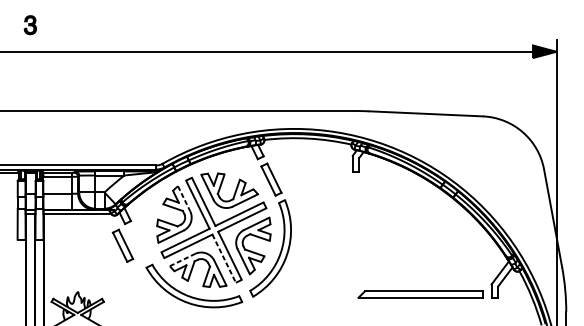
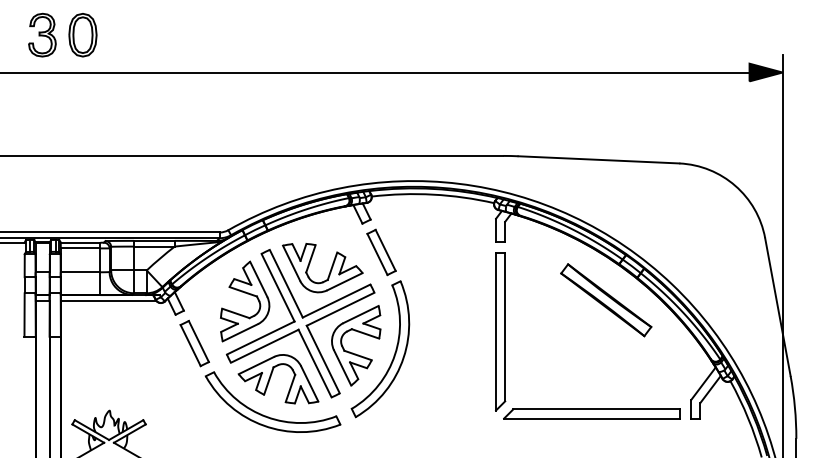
part: (30, 24) -> (42, 34), size x1.67
part: (58, 25) -> (82, 35), added
line: (183, 198) -> (258, 279), dashed -> solid
part: (431, 213) -> (606, 300), added
part: (355, 235) -> (500, 331), added
part: (122, 245) -> (194, 343), moved
line: (224, 258) -> (315, 363), dashed -> solid
line: (182, 260) -> (256, 365), dashed -> solid

